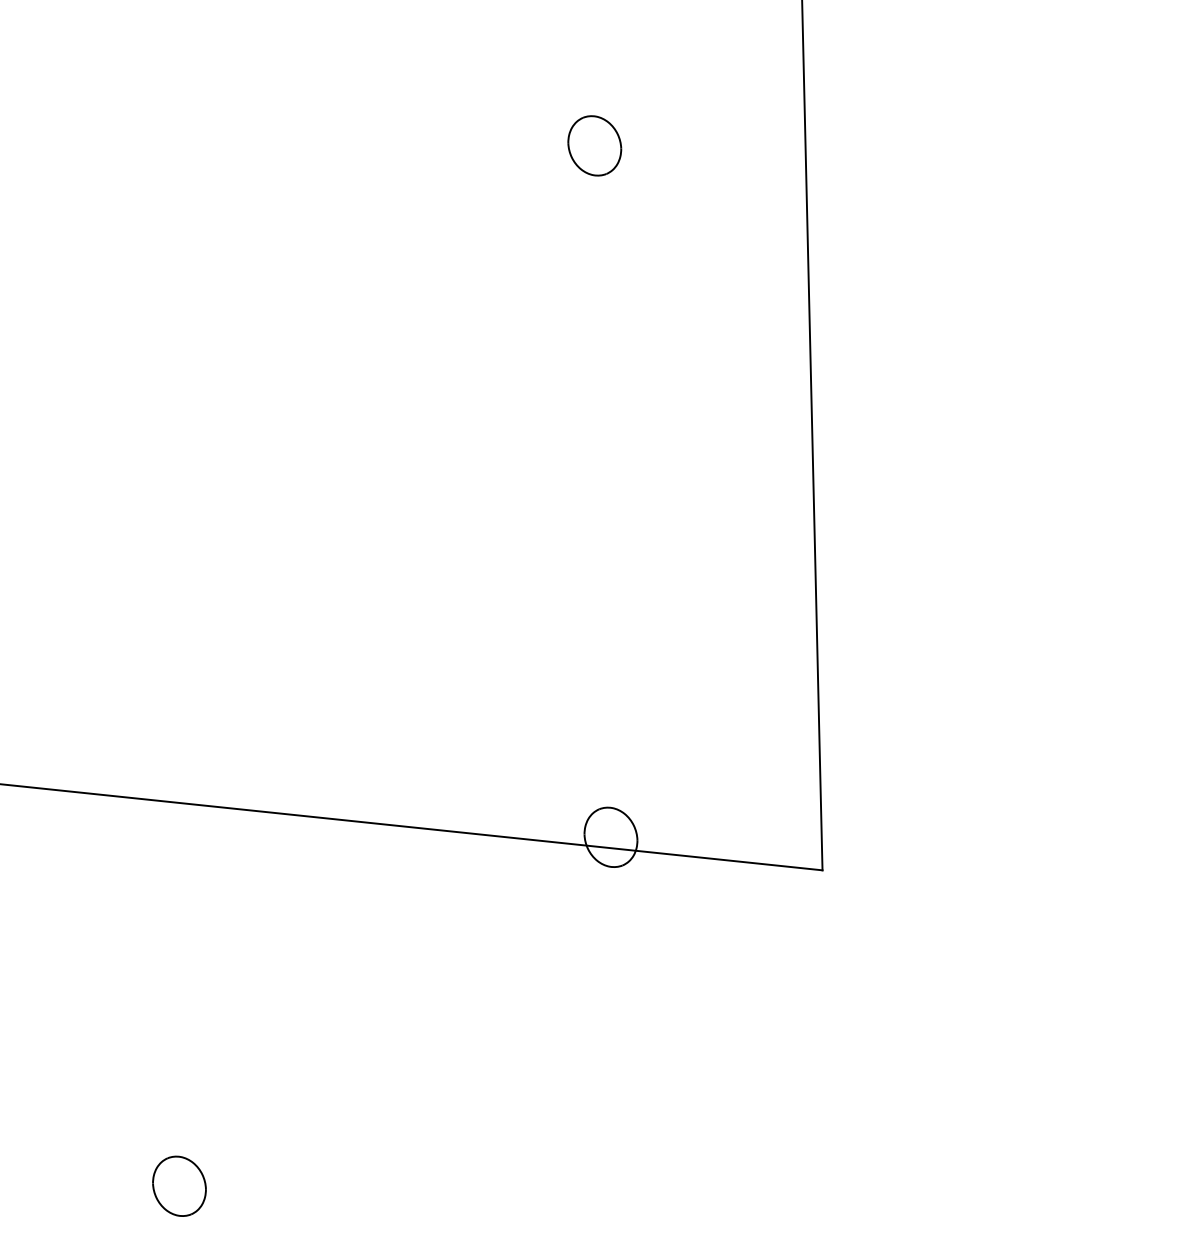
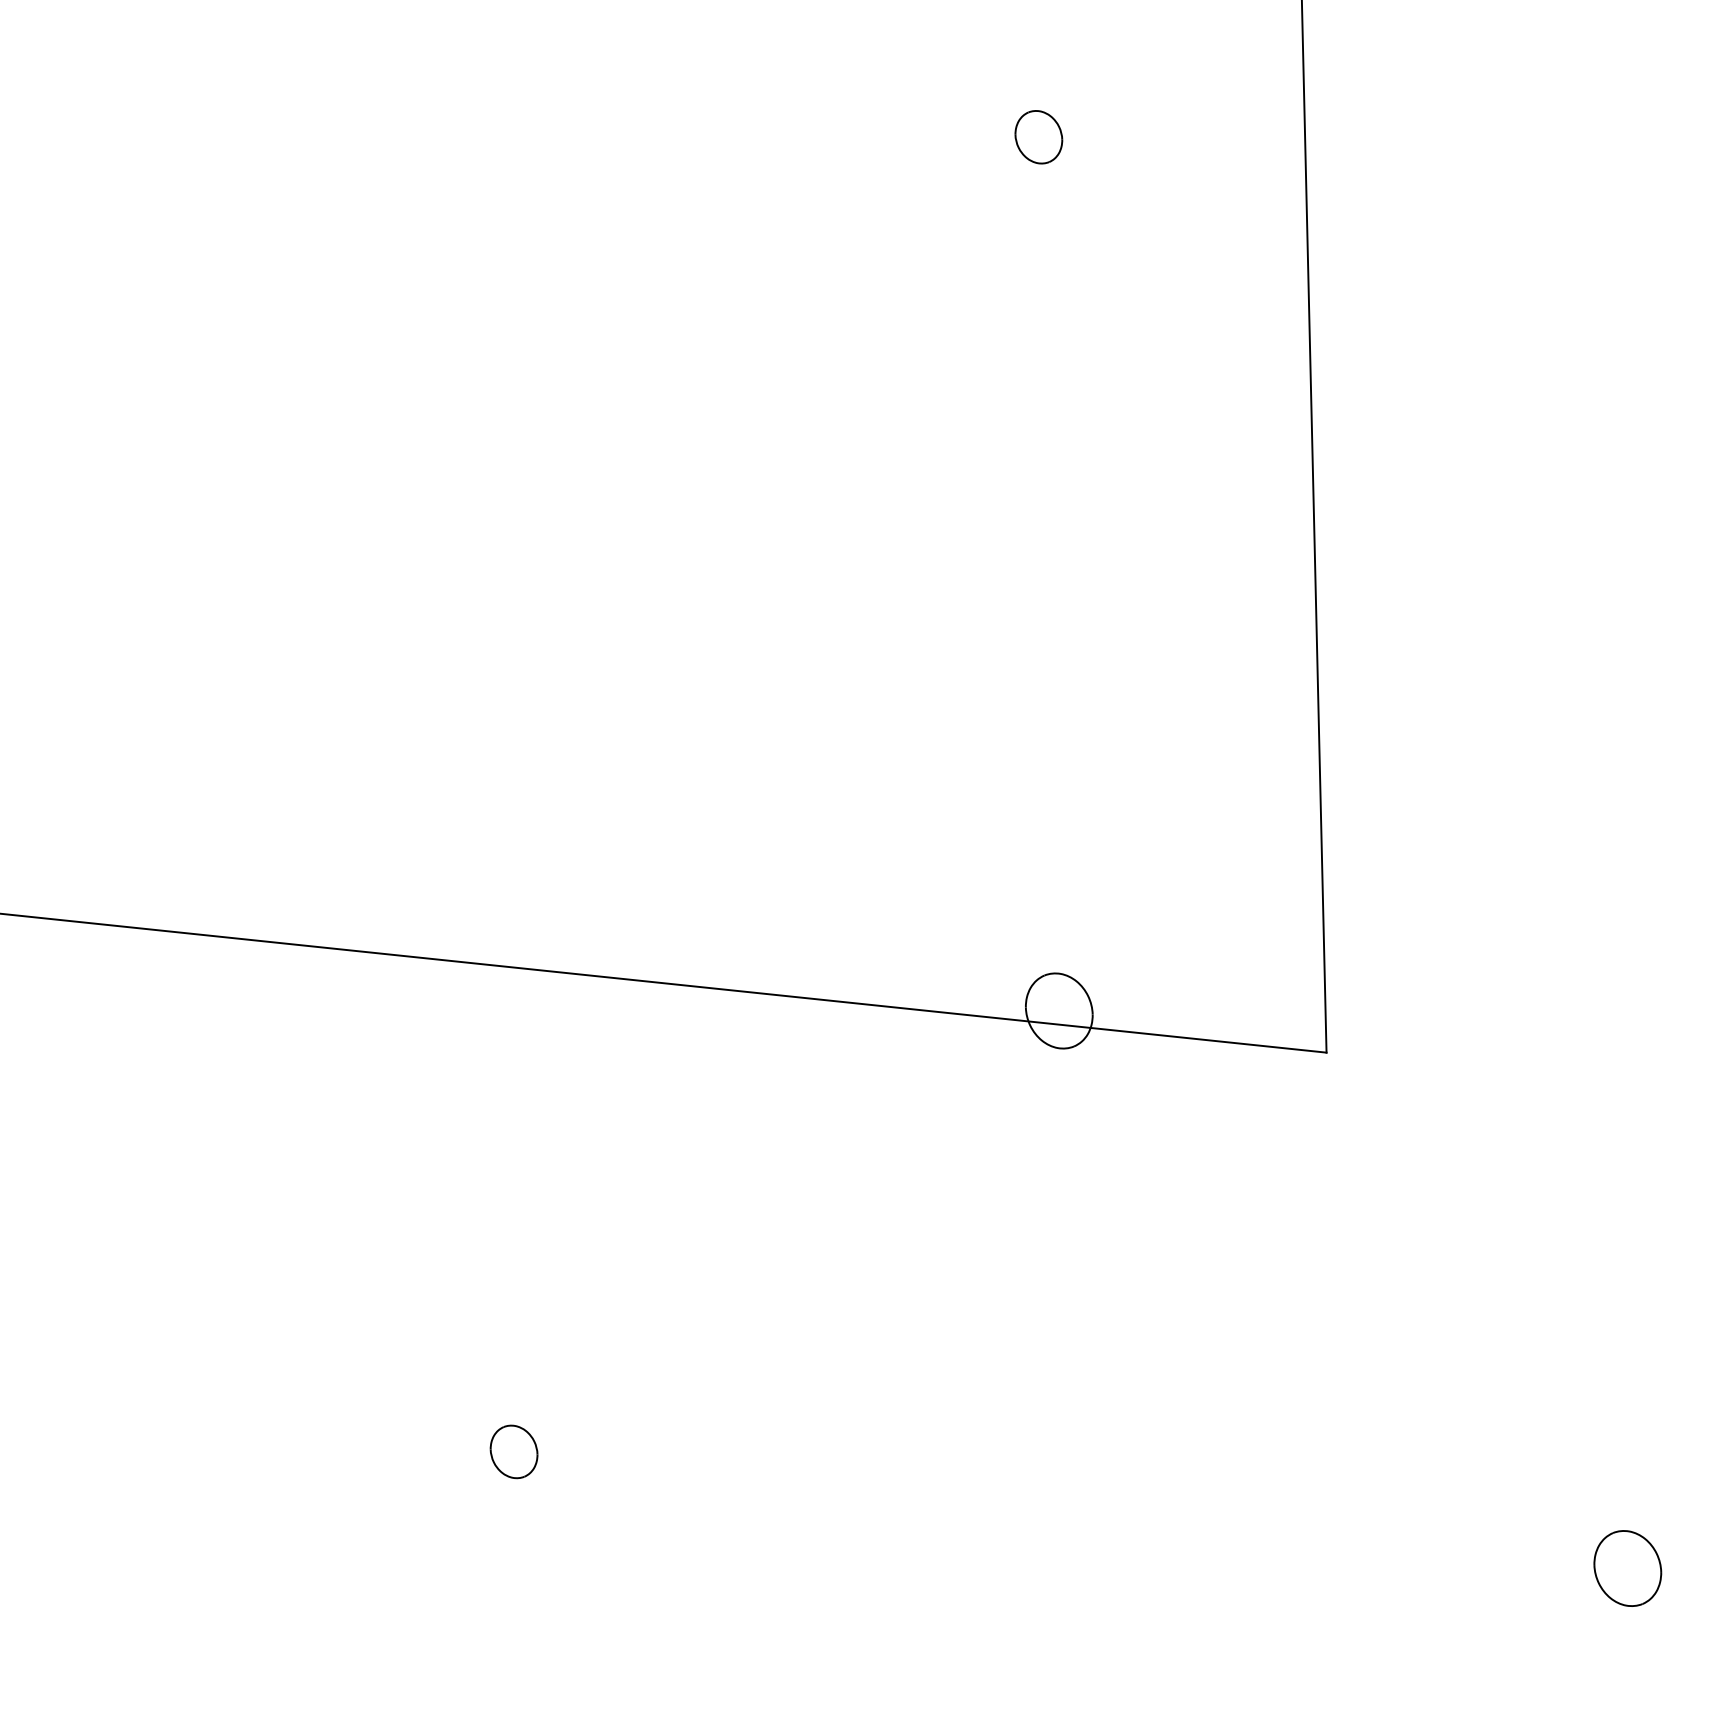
part: (594, 145) -> (1038, 136), size x0.7
part: (178, 1186) -> (513, 1451), size x0.7

